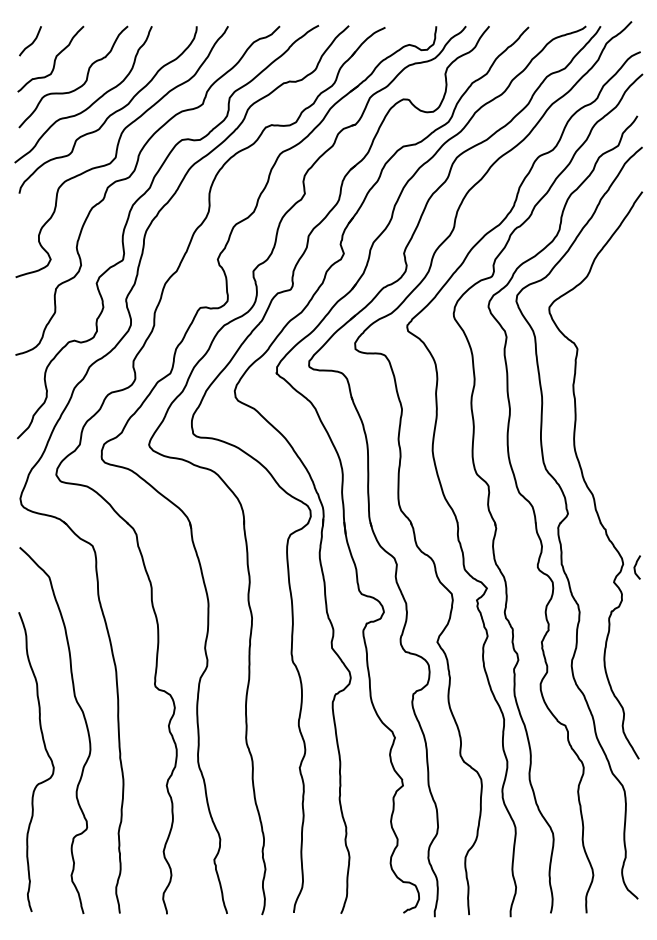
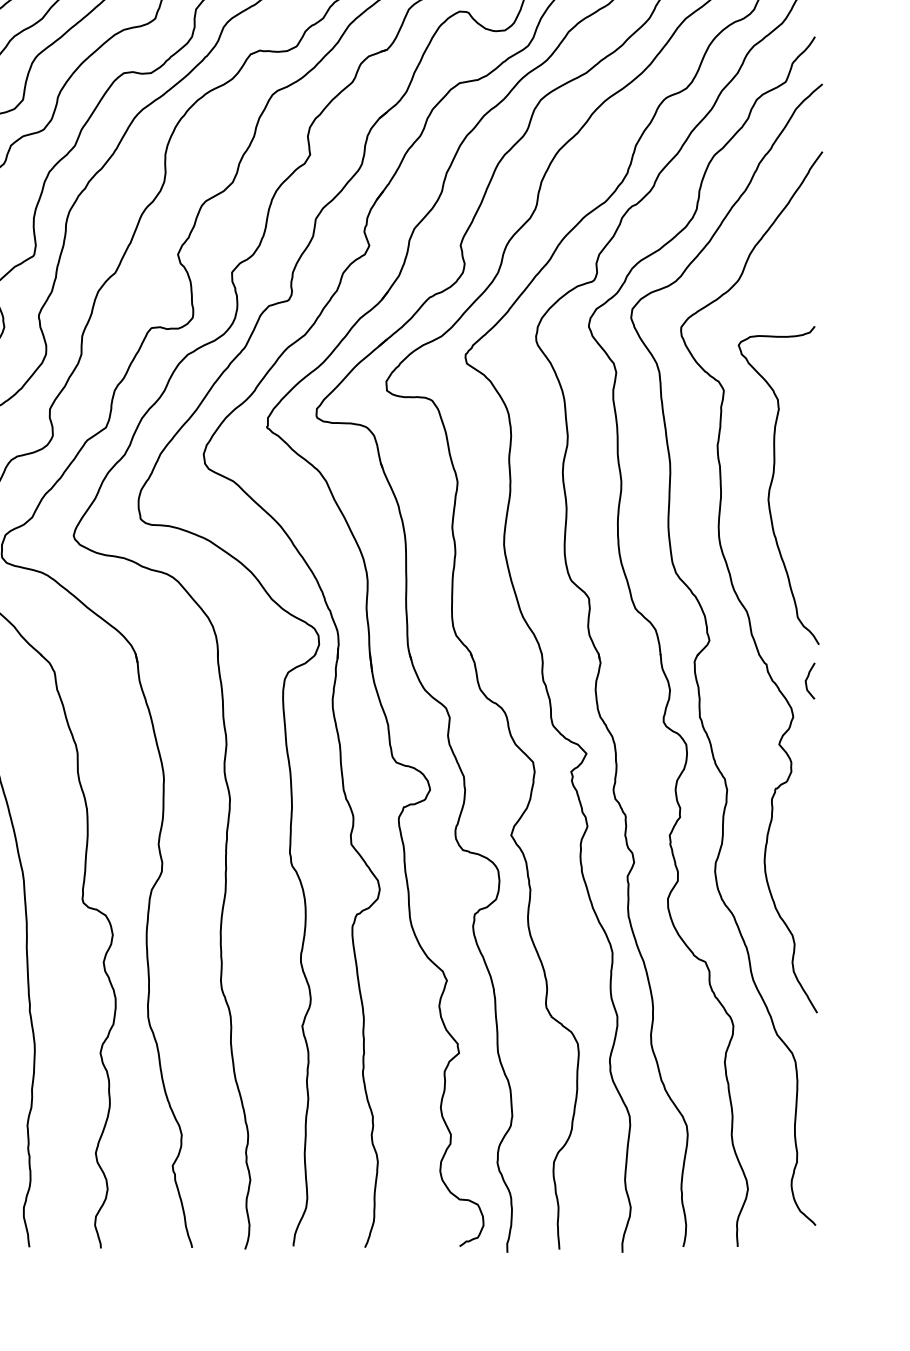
curve: (609, 411) -> (772, 485), added
curve: (635, 567) -> (807, 681), moved

